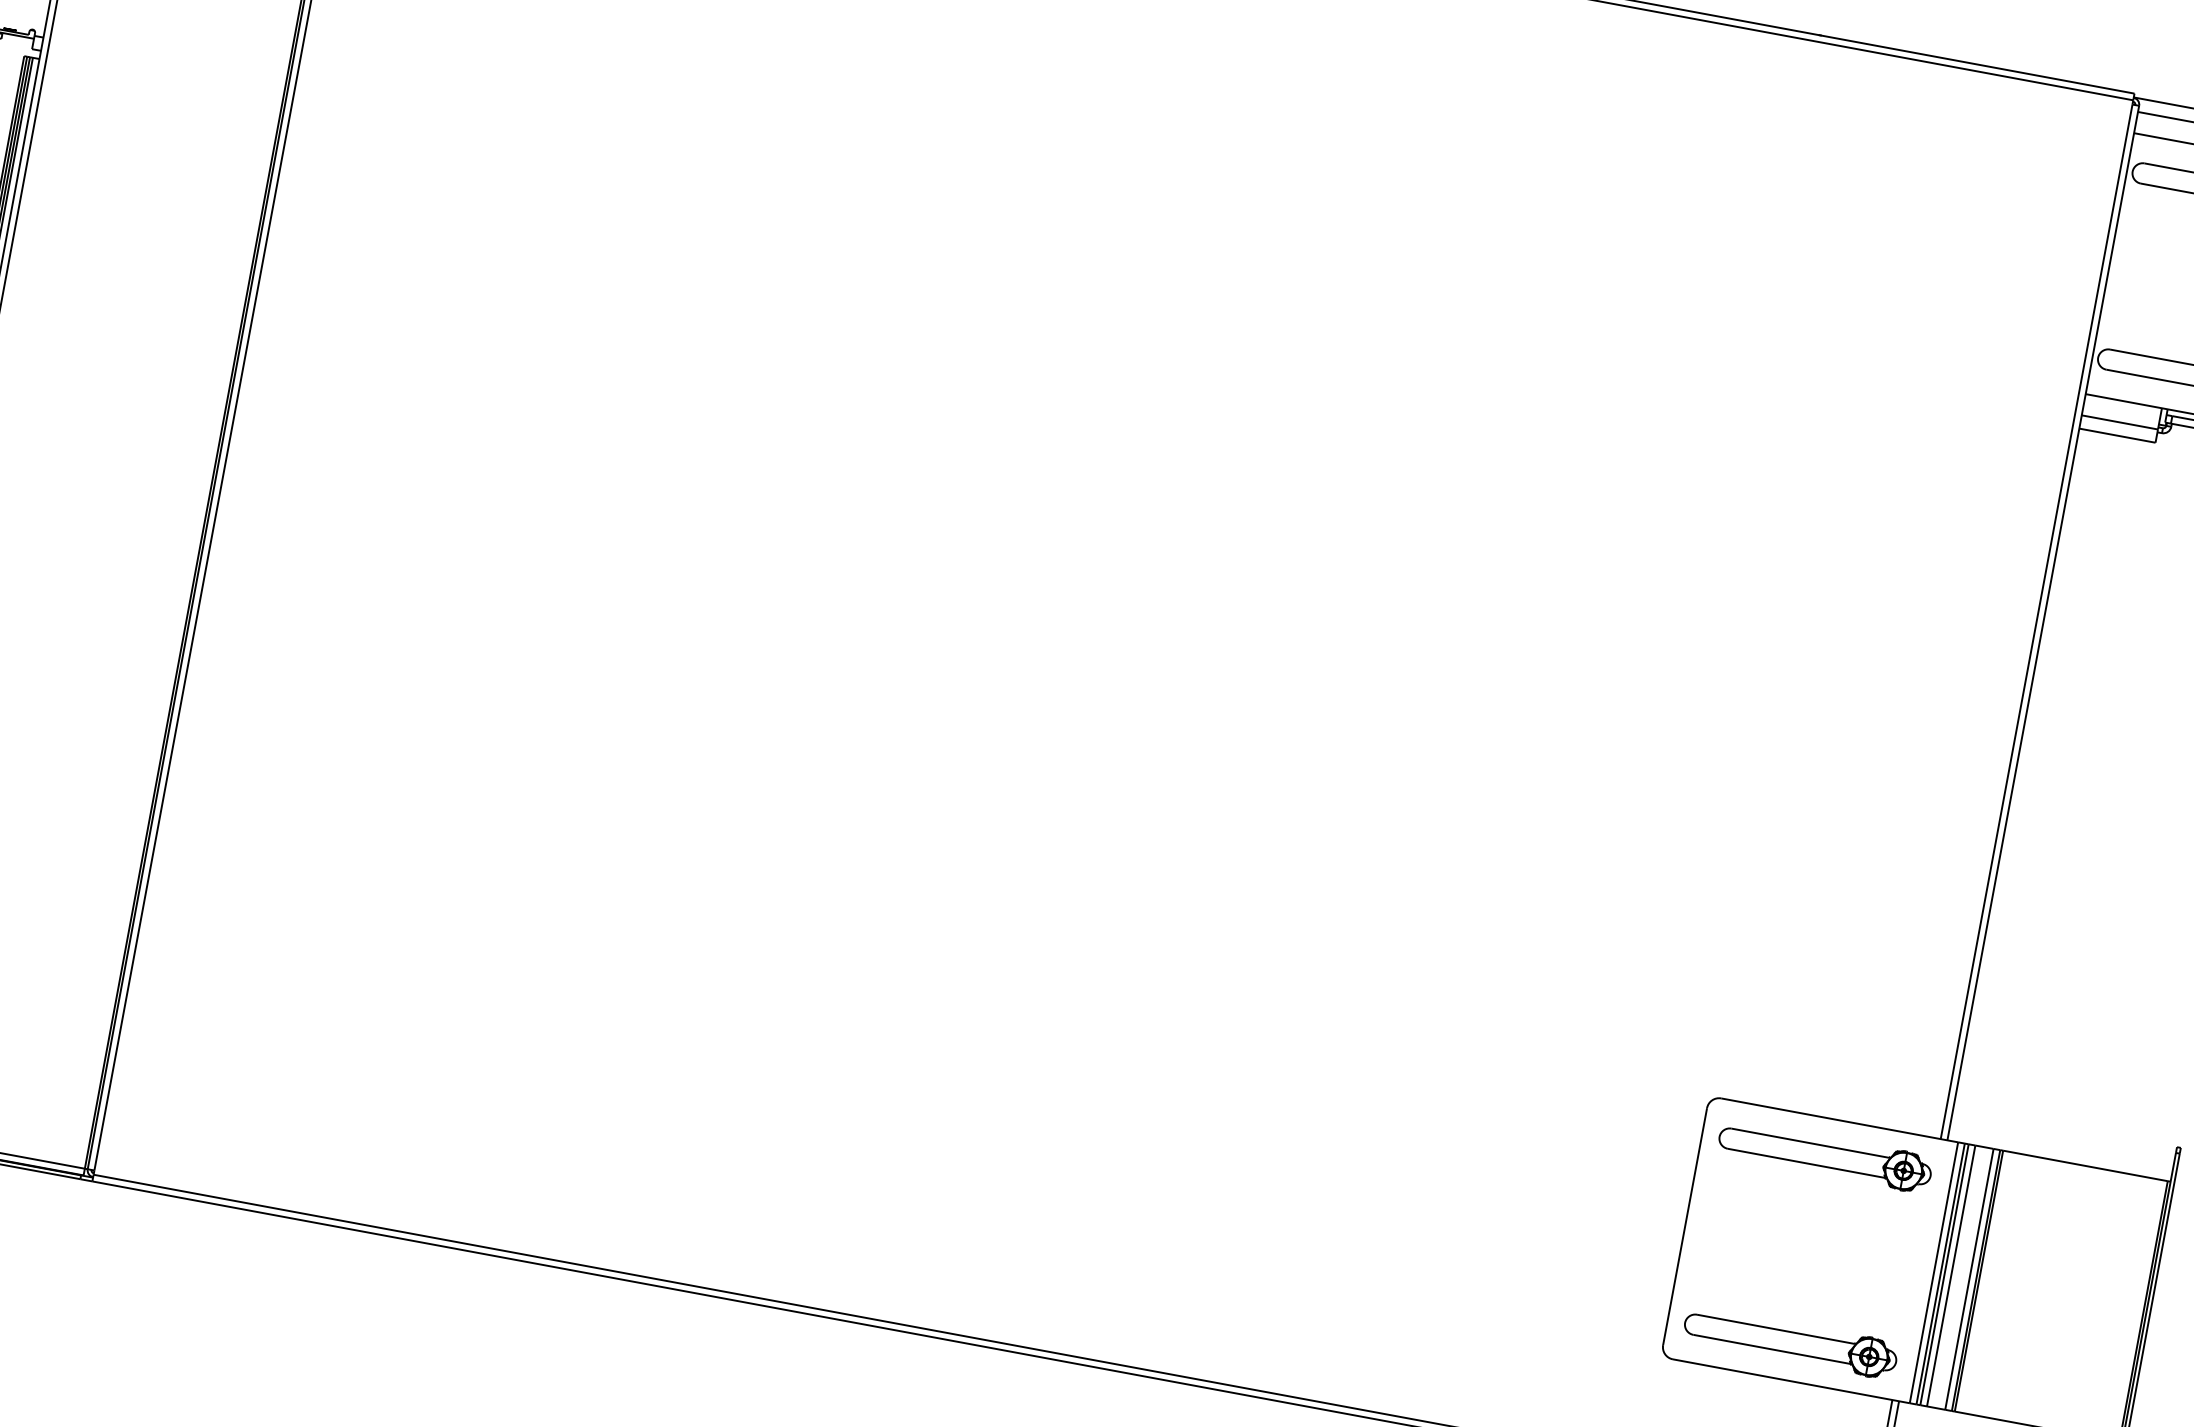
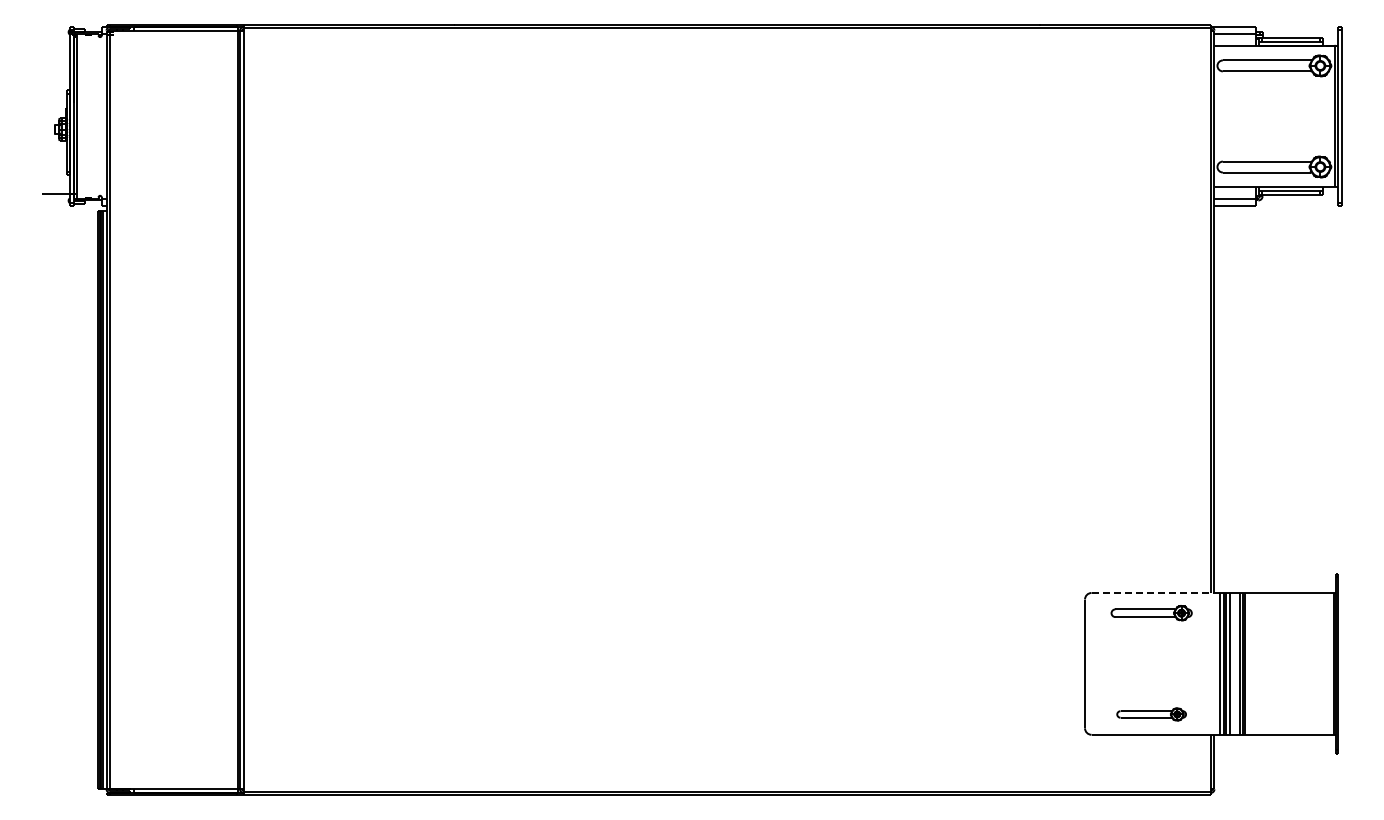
line: (1838, 1121) -> (1155, 593), solid -> dashed
part: (1824, 1154) -> (1151, 612), size x0.7
part: (1790, 1342) -> (1151, 714), size x0.6

